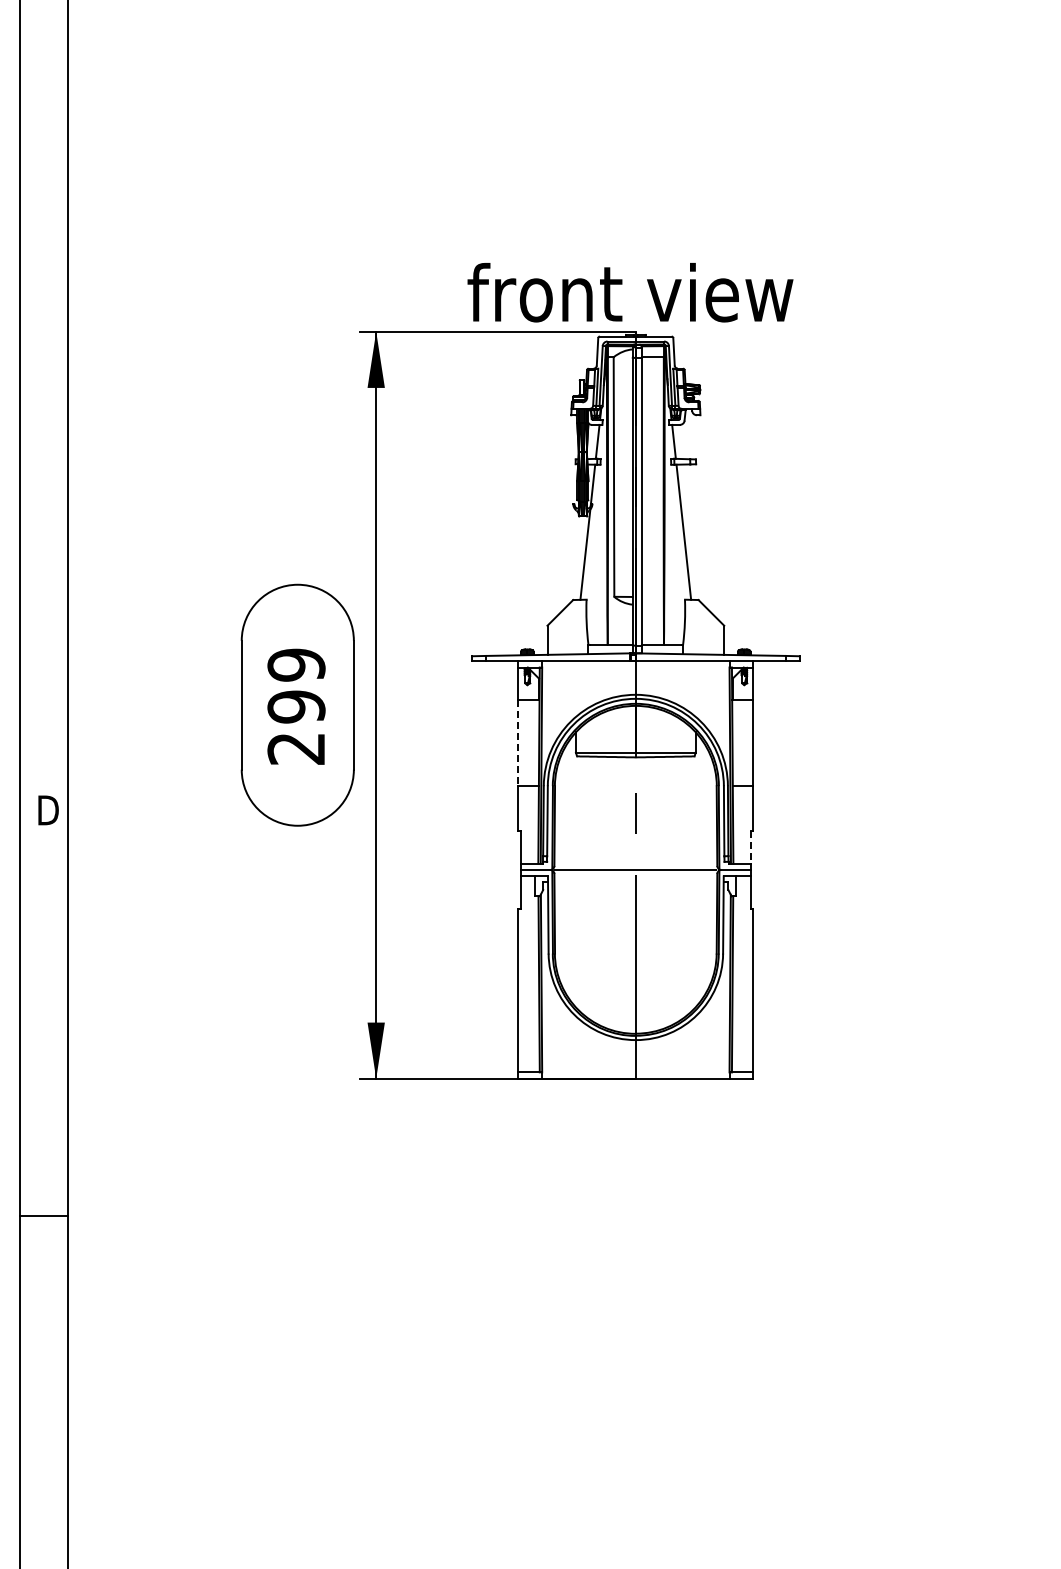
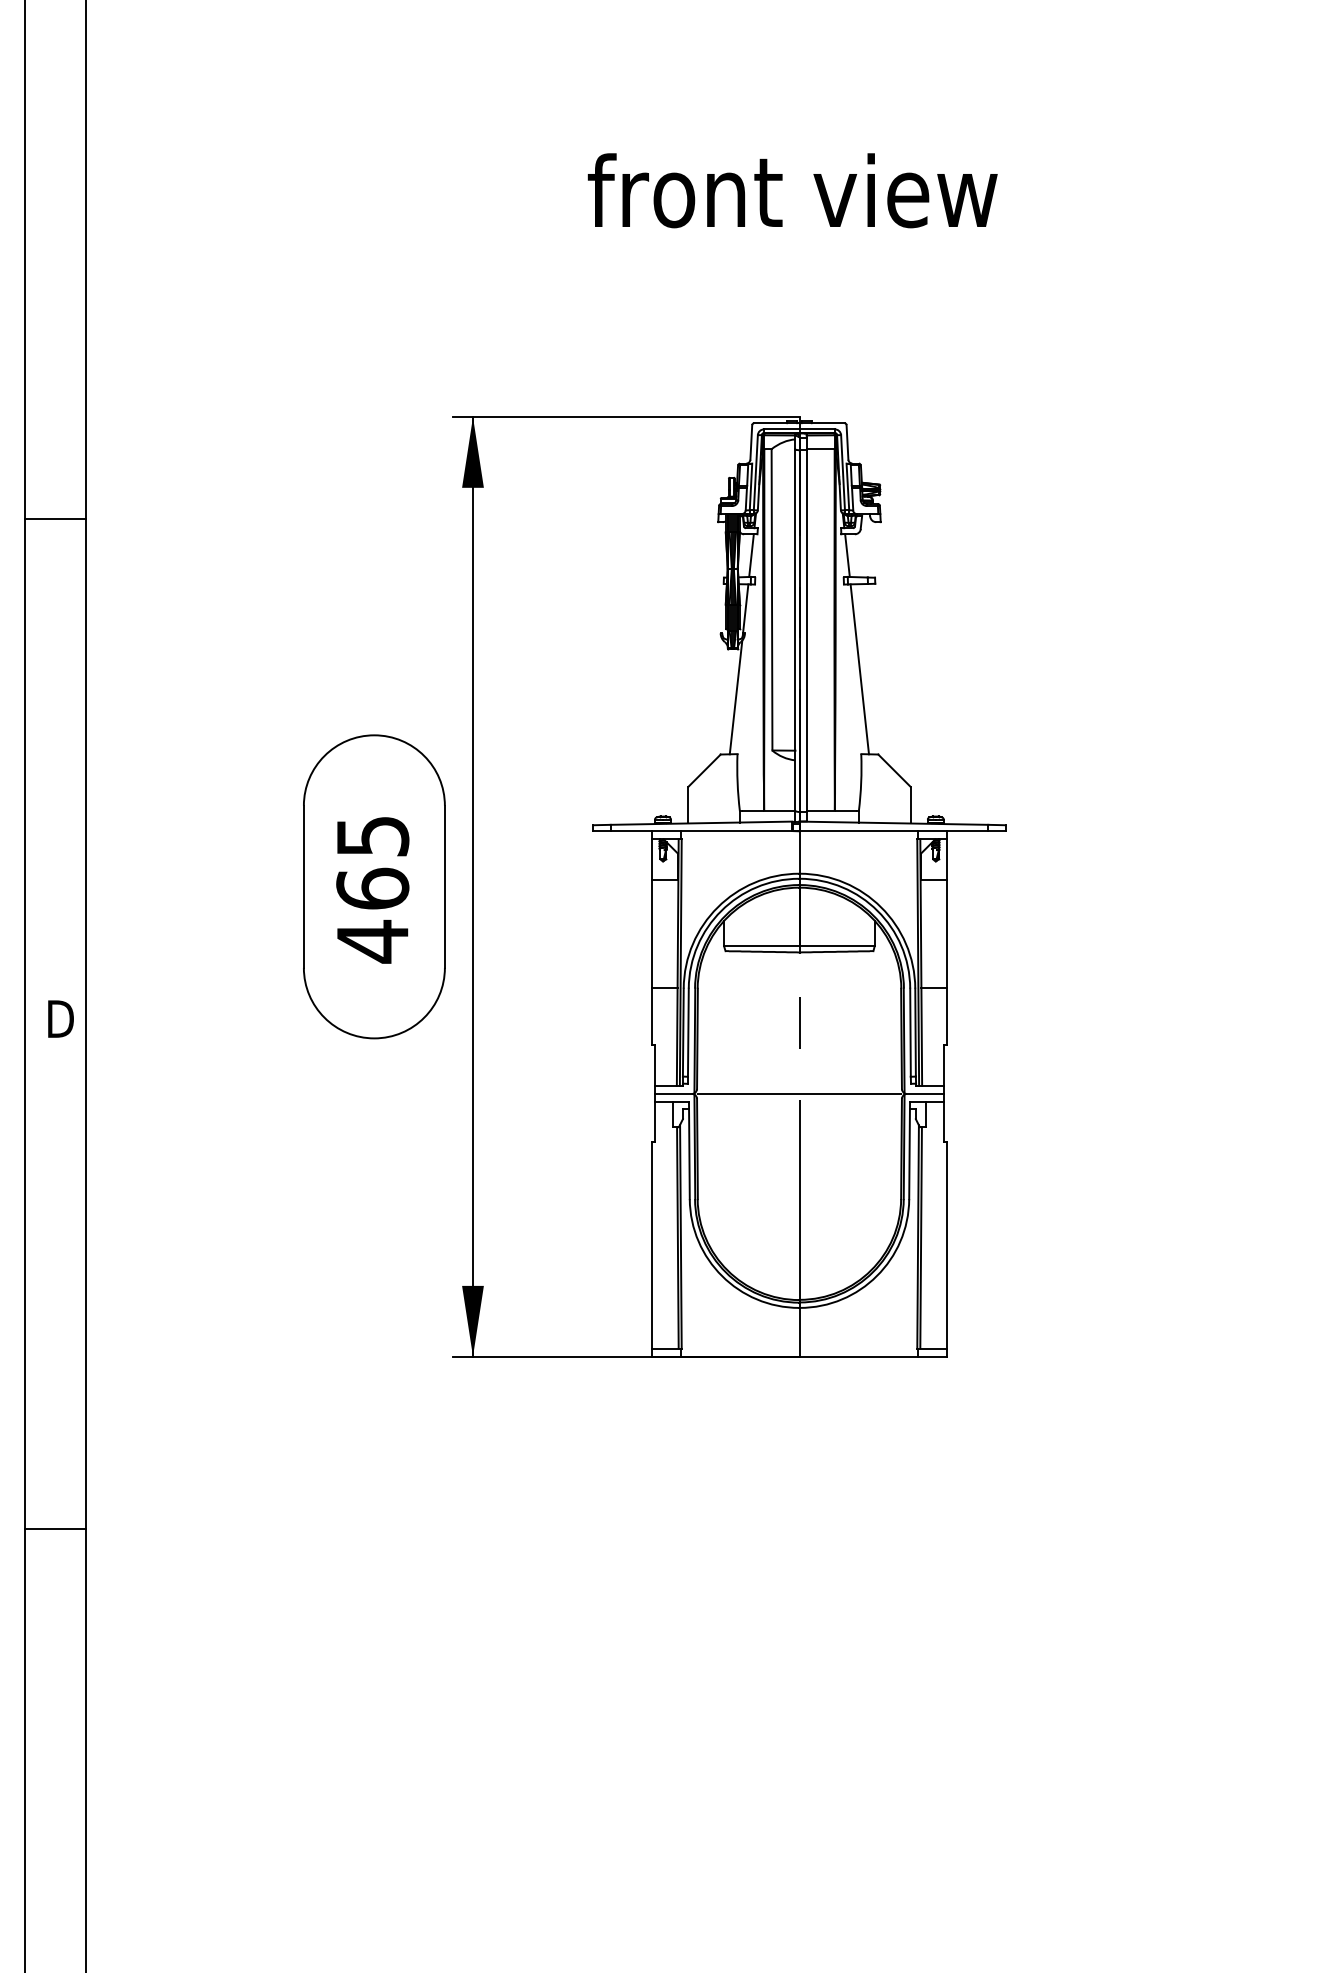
text: (630, 292) -> (792, 190), moved
line: (44, 412) -> (55, 518), added
text: (296, 707) -> (372, 889), 299 -> 465
line: (518, 743) -> (651, 934), dashed -> solid
line: (751, 847) -> (944, 1065), dashed -> solid

